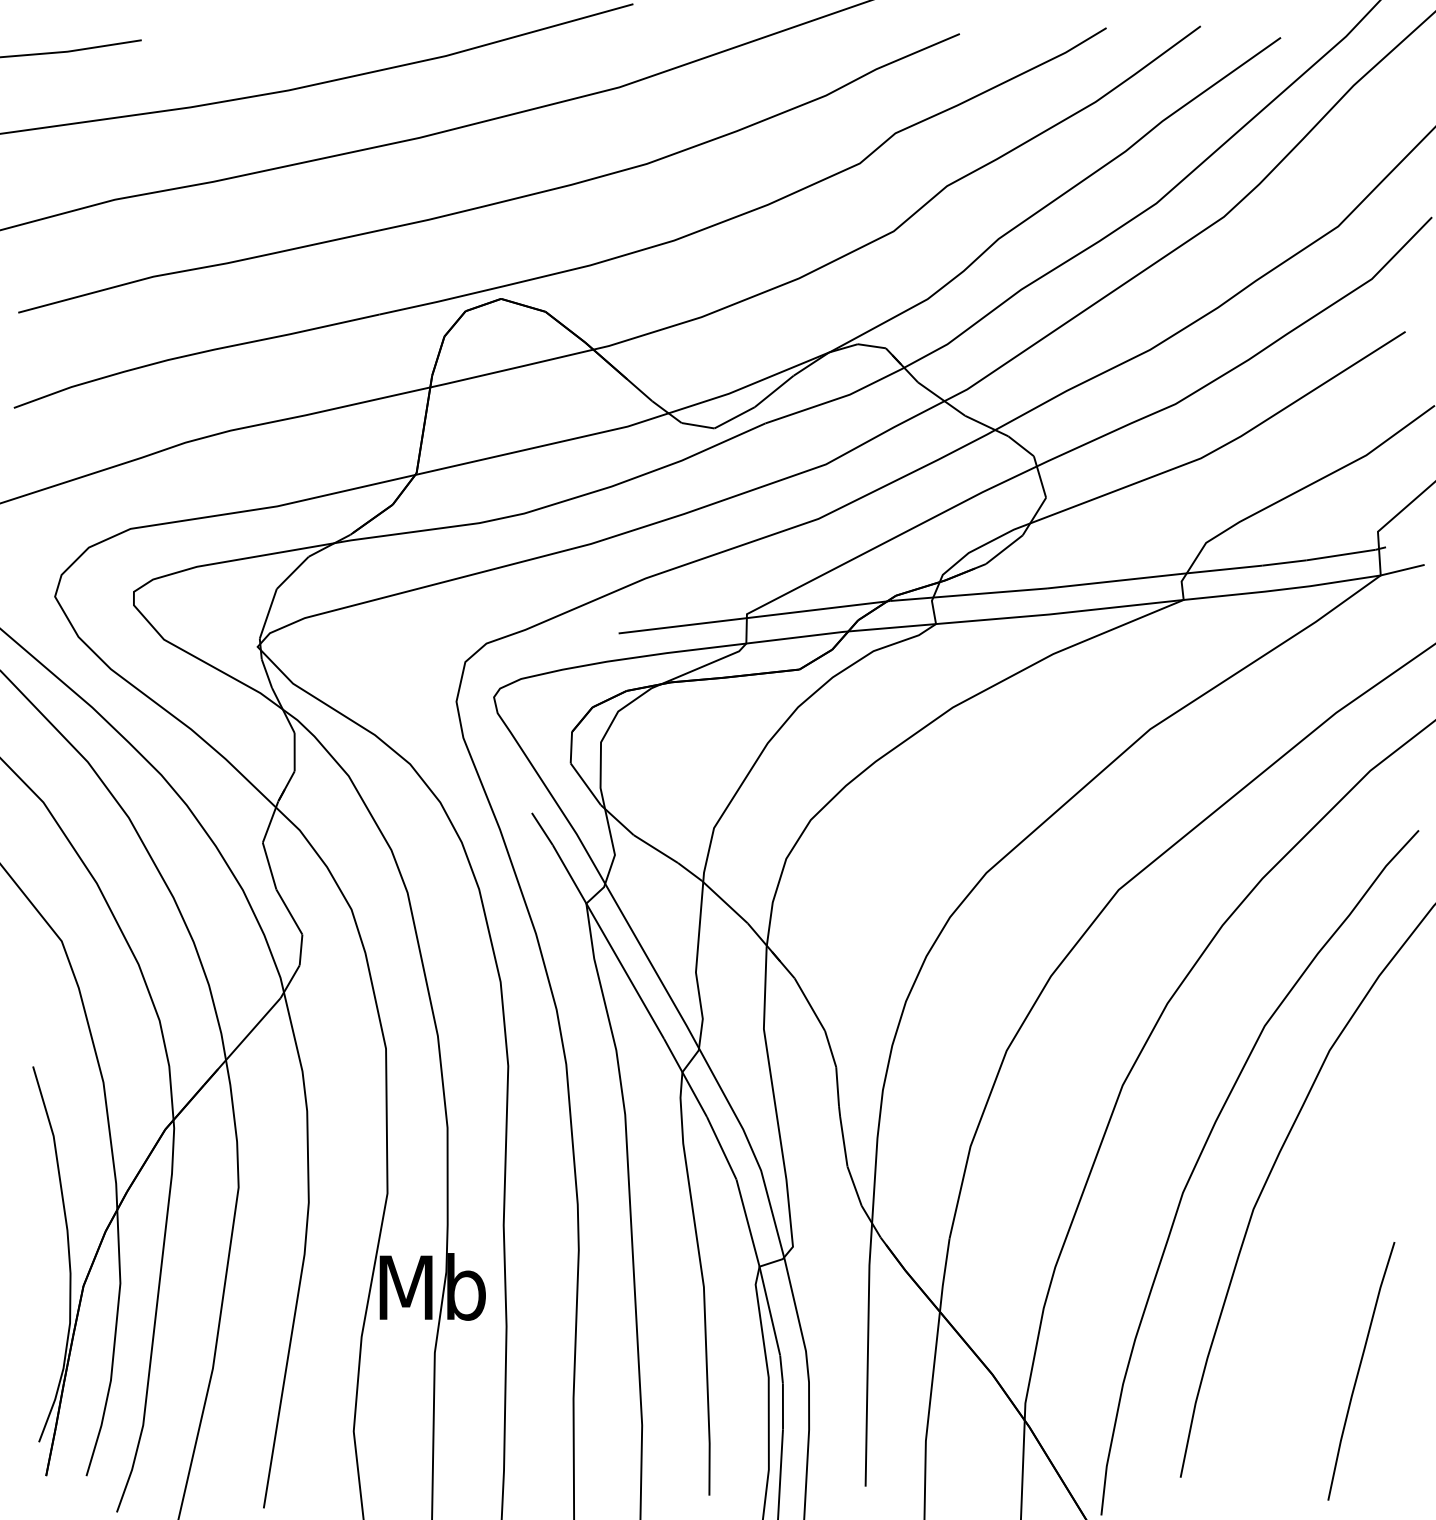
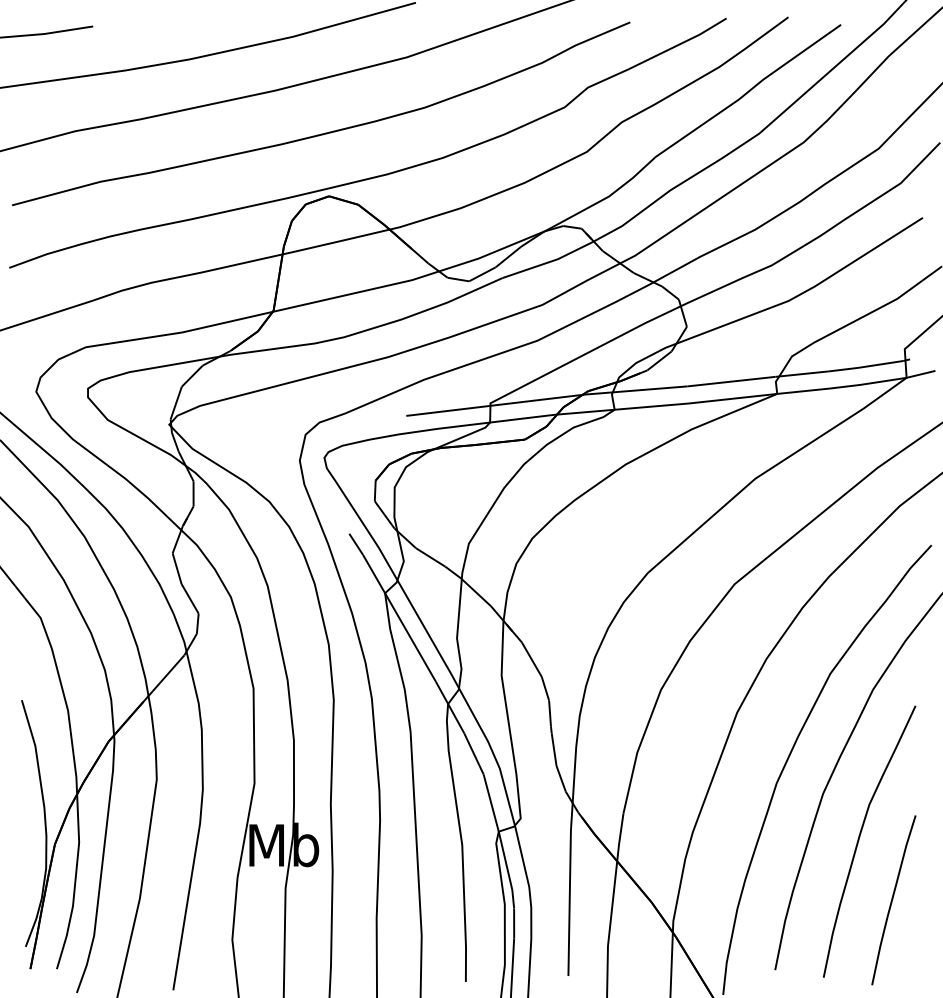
curve: (1310, 1275) -> (860, 837), added

